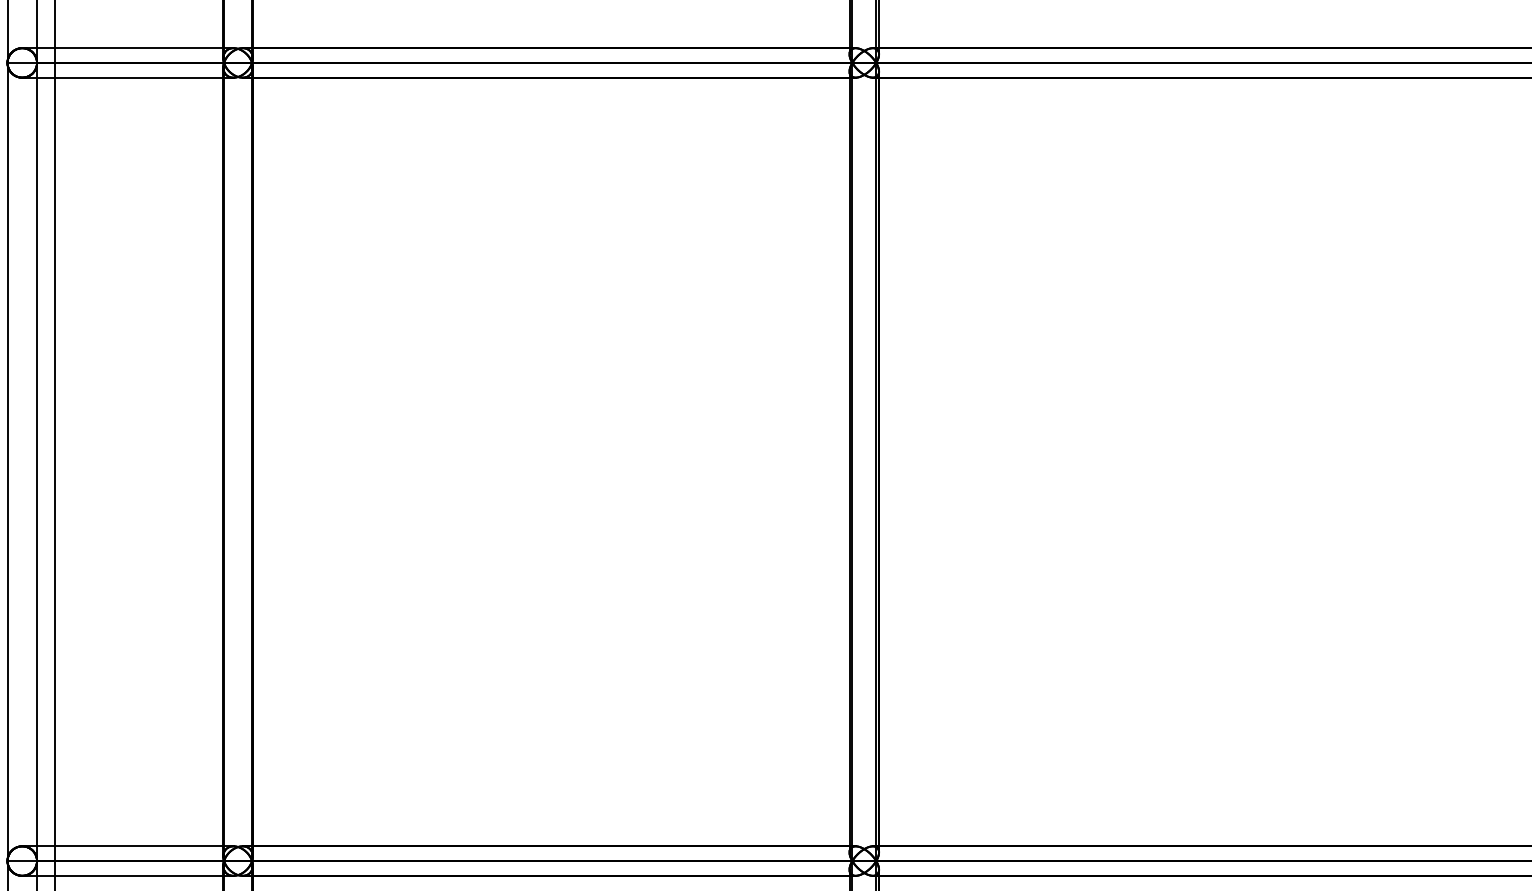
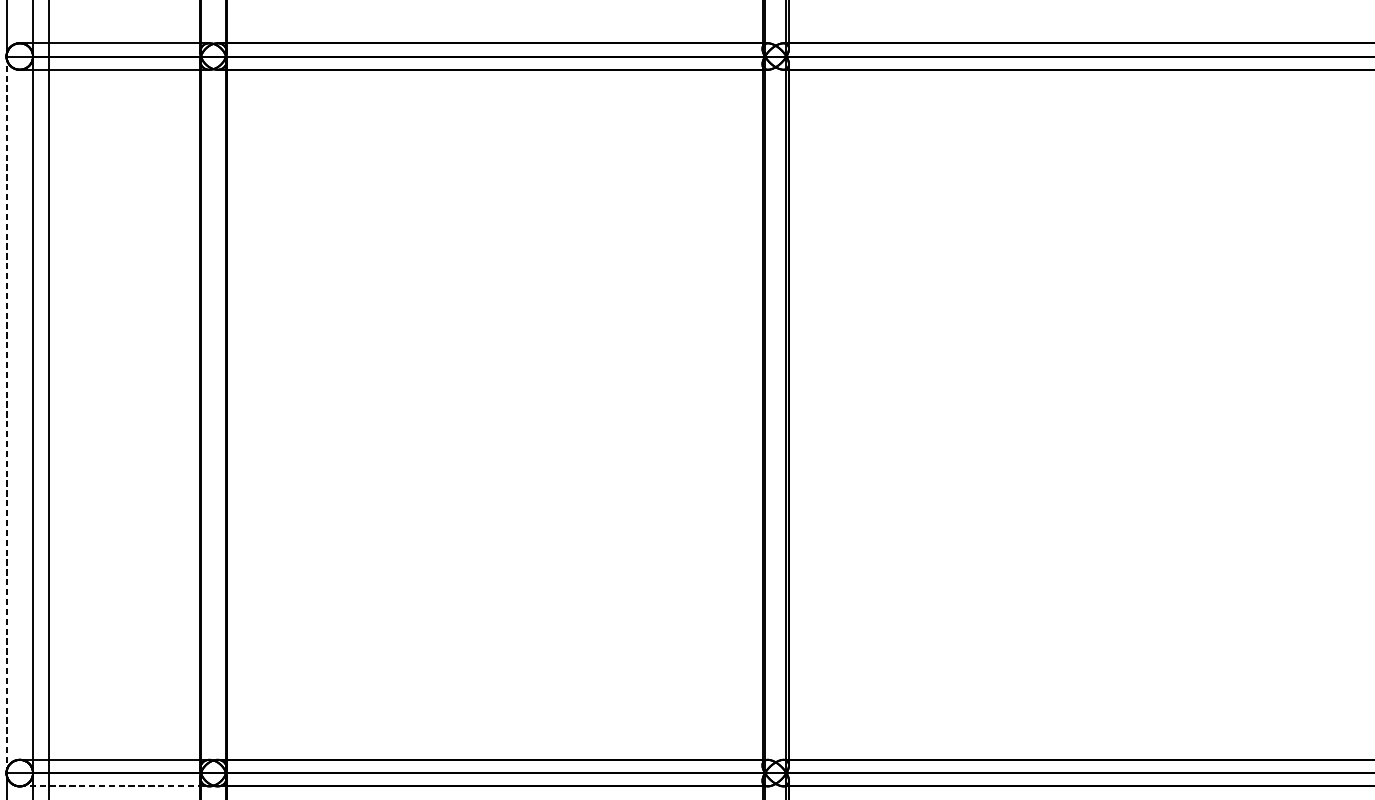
line: (7, 461) -> (6, 414), solid -> dashed
line: (123, 875) -> (110, 786), solid -> dashed

